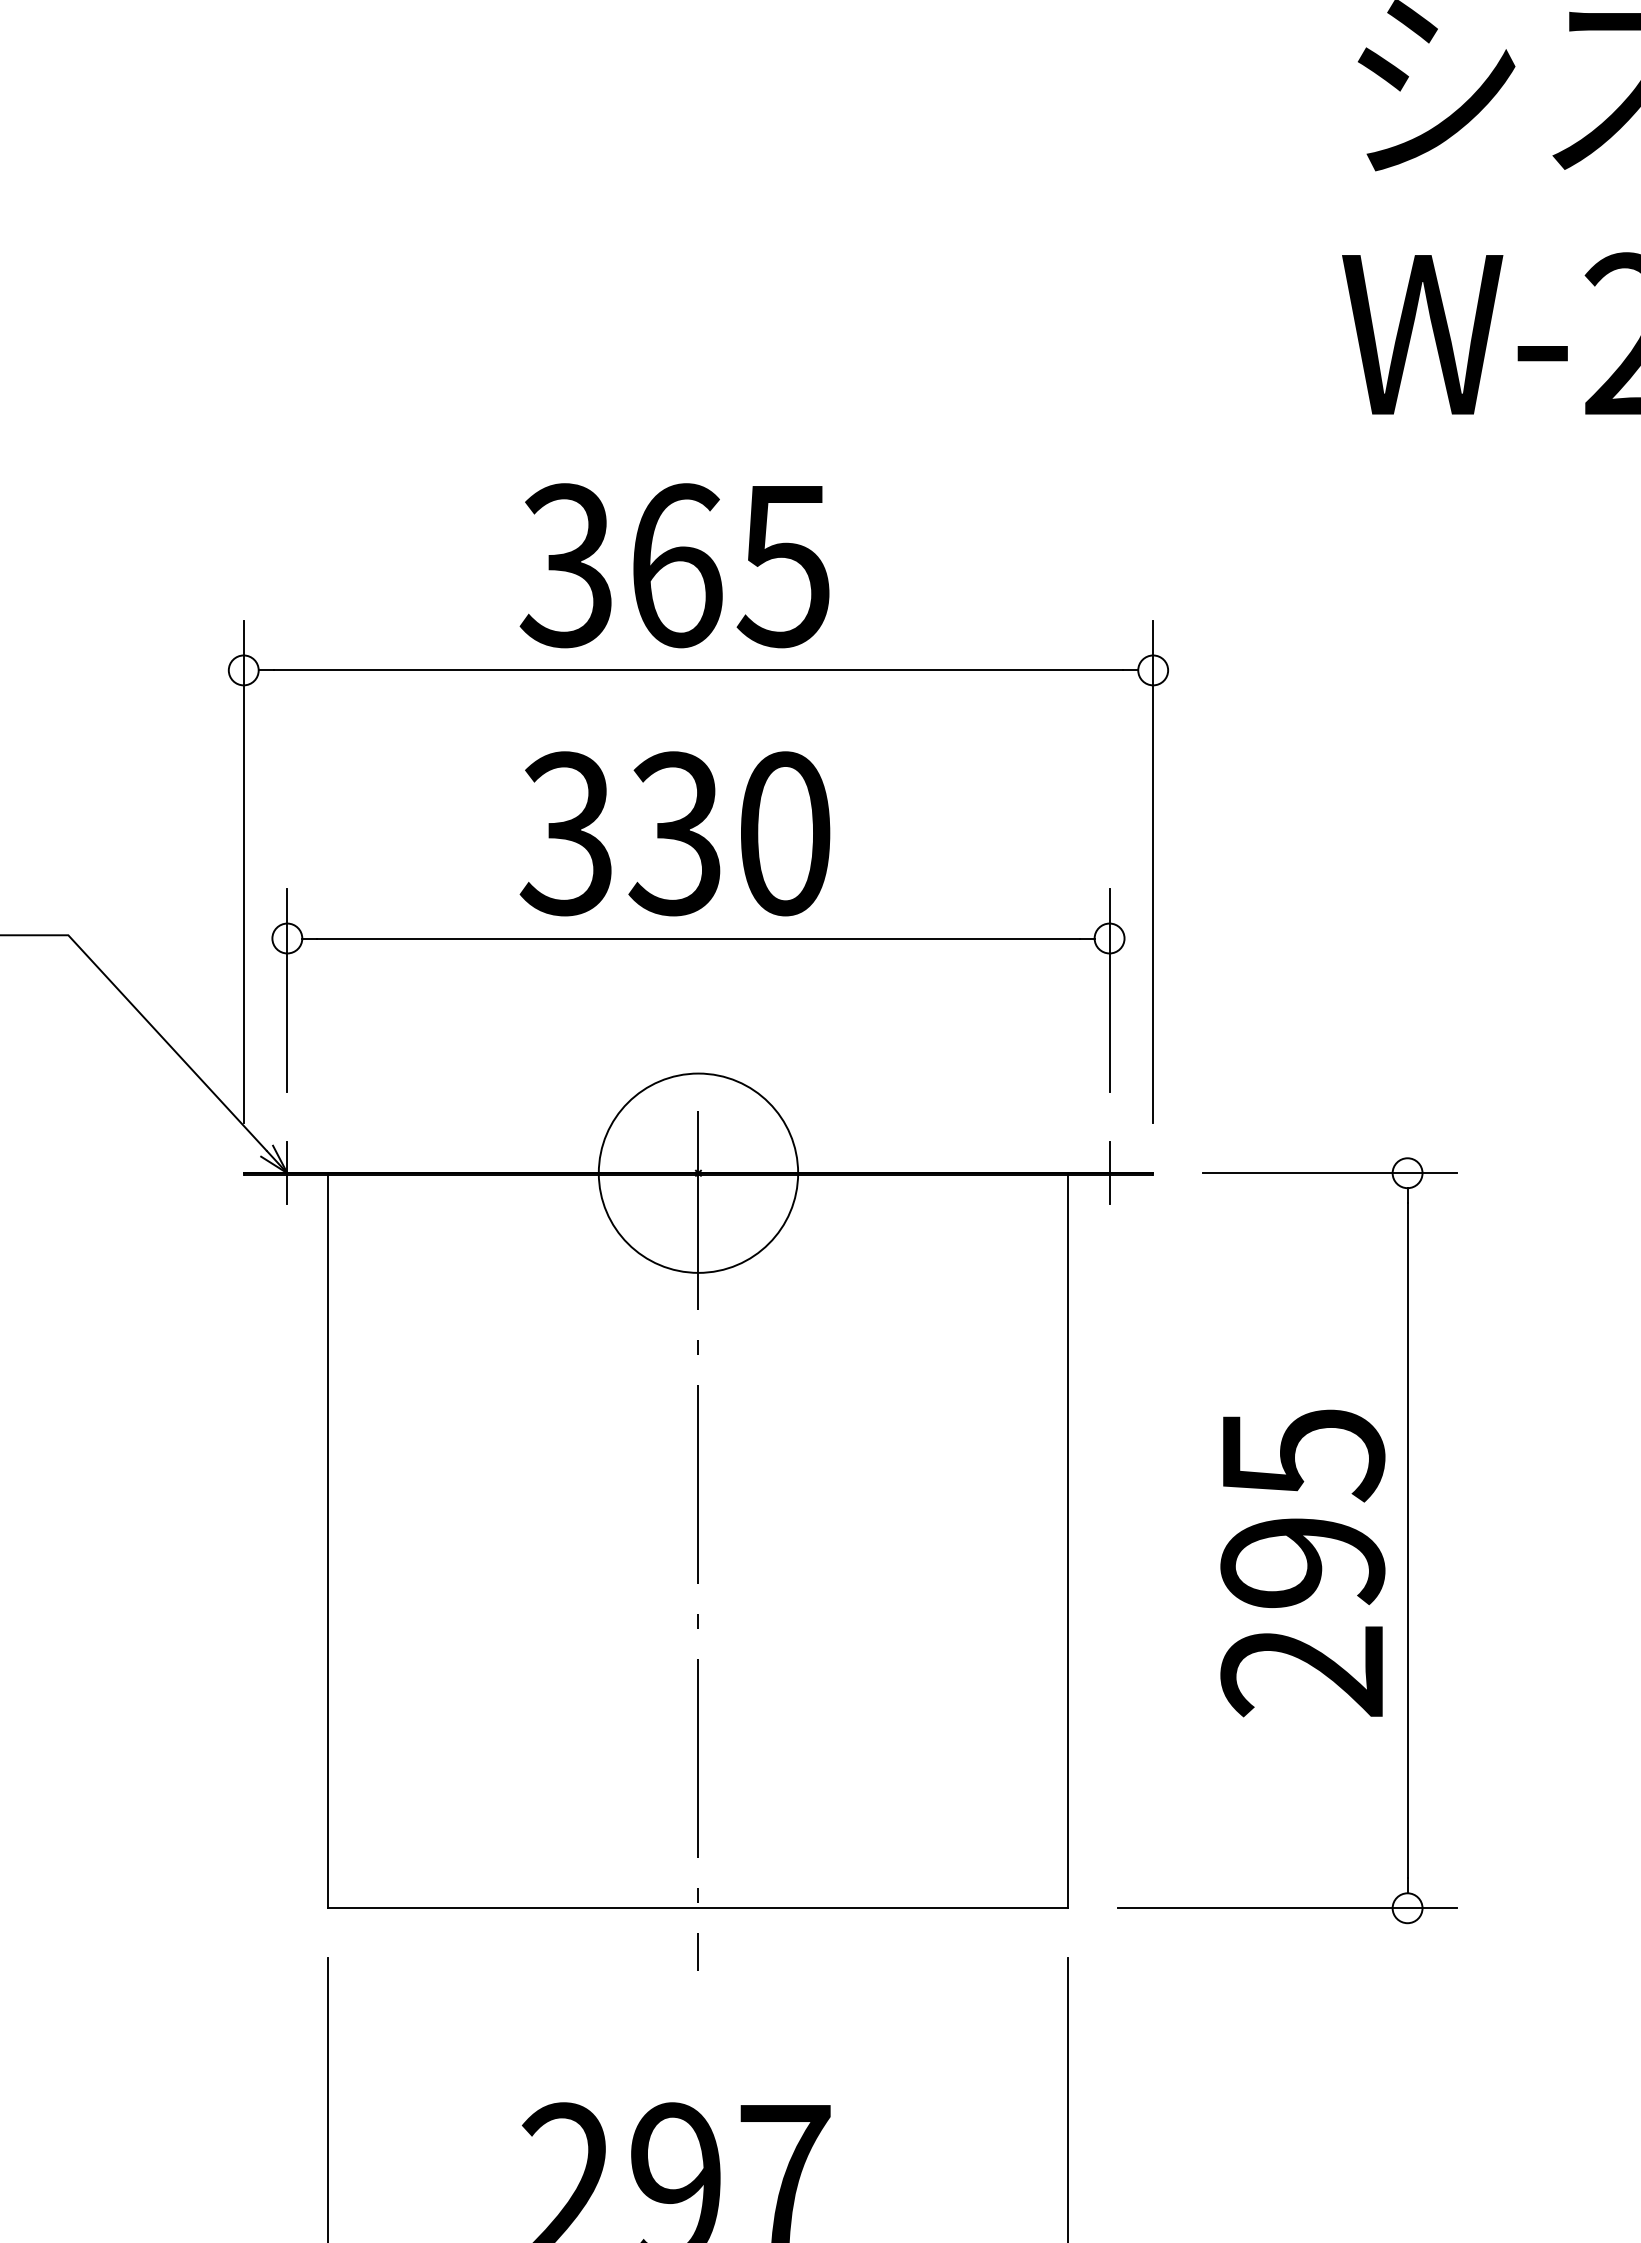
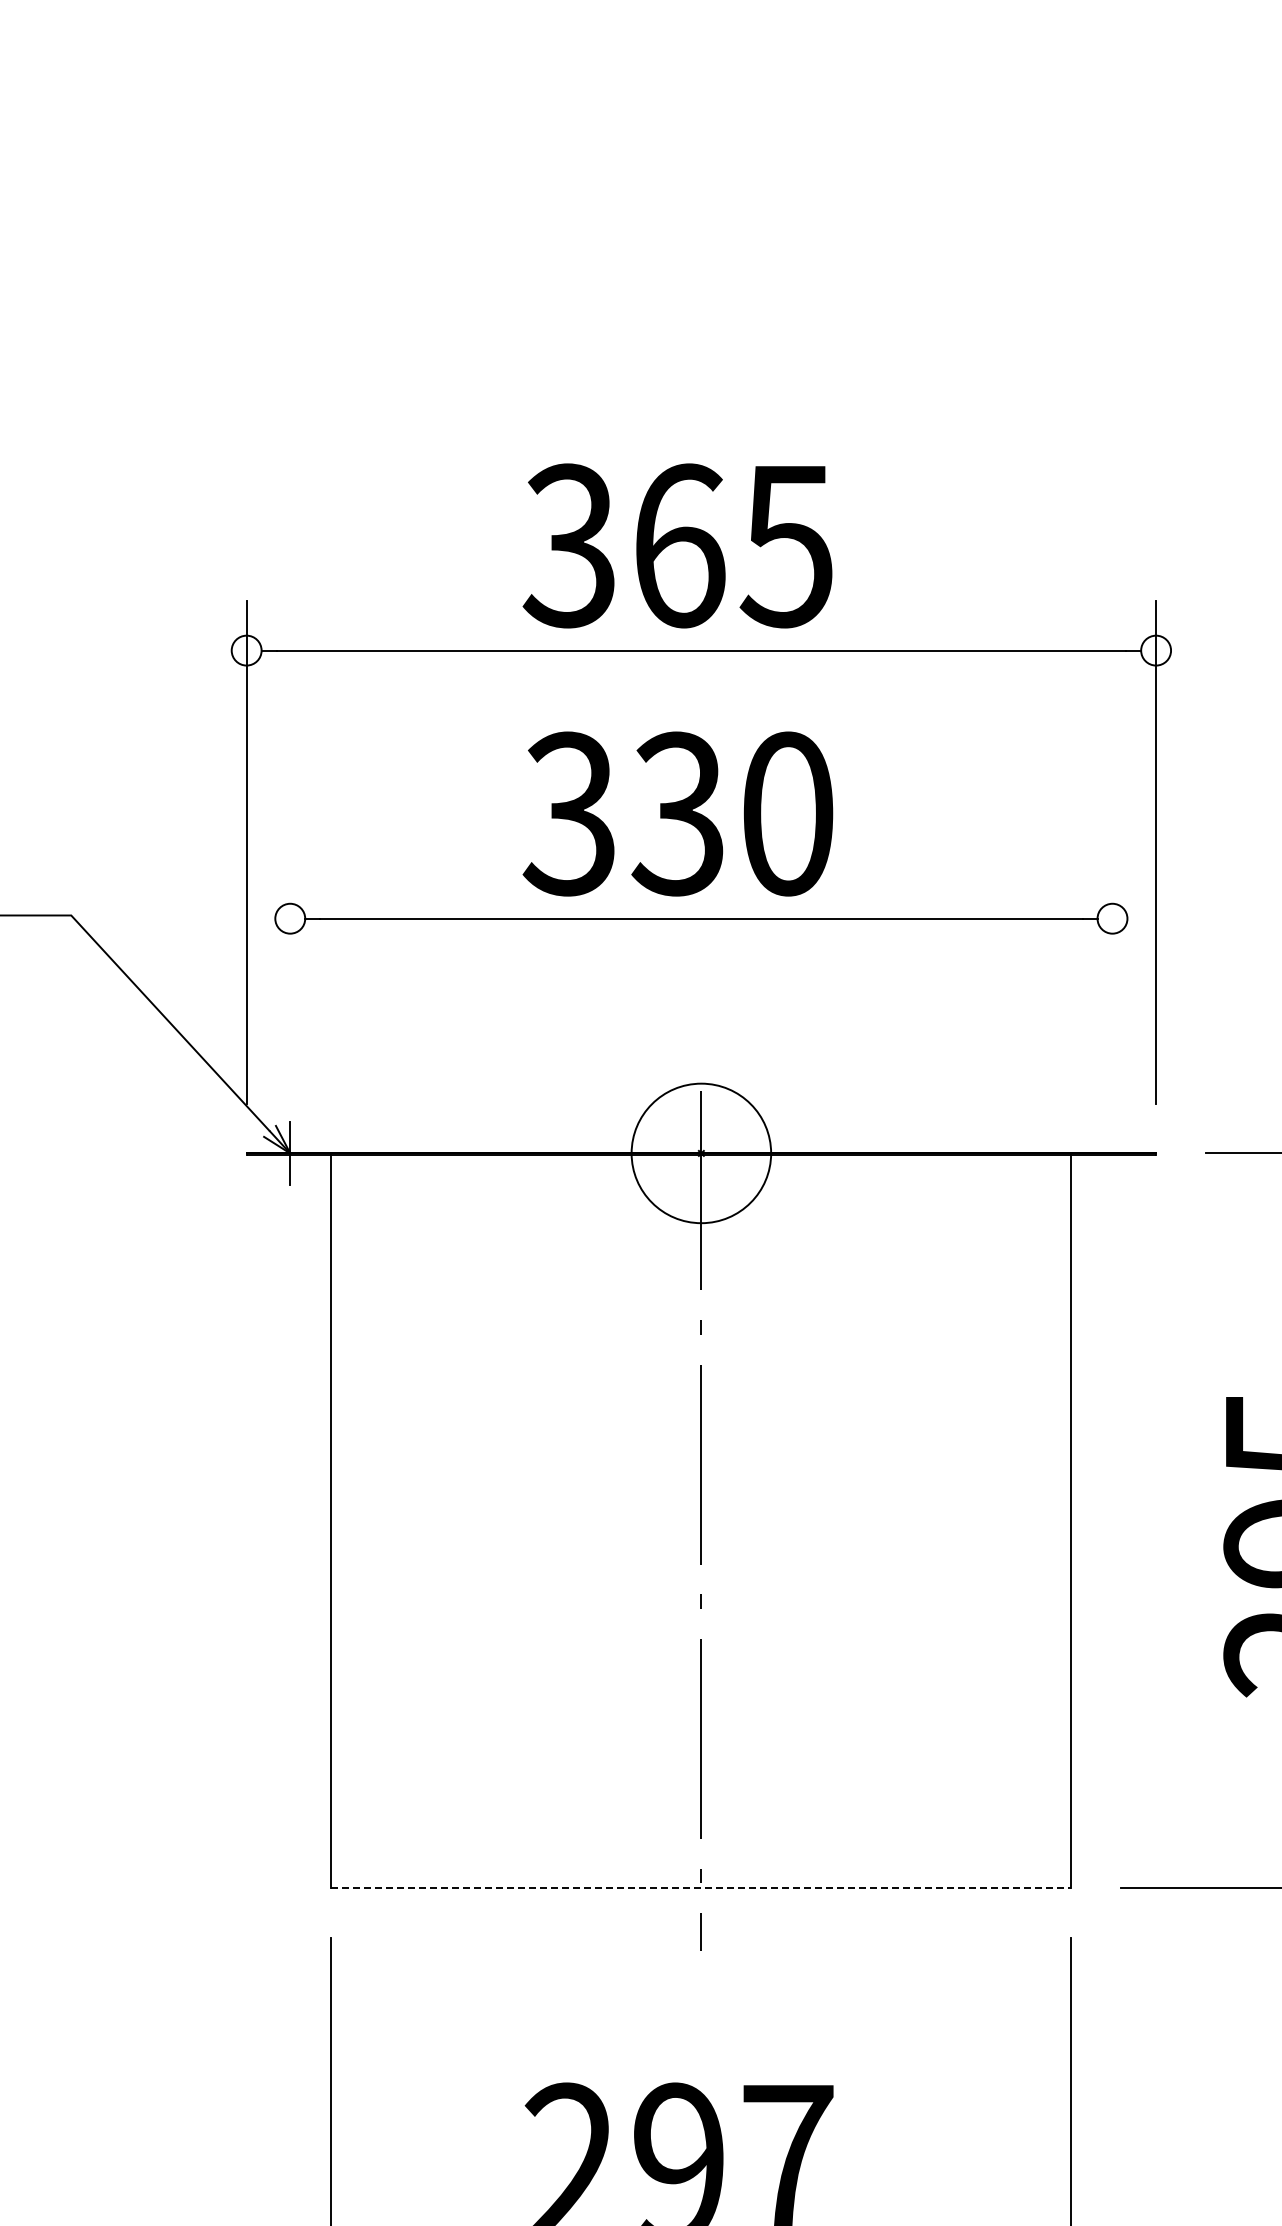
line: (287, 990) -> (290, 970), removed
line: (1109, 990) -> (1112, 970), removed
circle: (698, 1172) -> (701, 1152), size x0.7
line: (1109, 1173) -> (1112, 1153), removed
line: (698, 1908) -> (701, 1888), solid -> dashed

